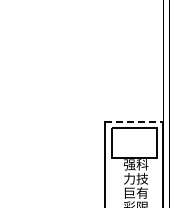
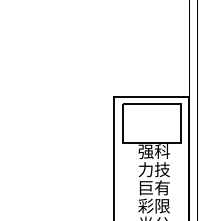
line: (134, 121) -> (152, 96), dashed -> solid

